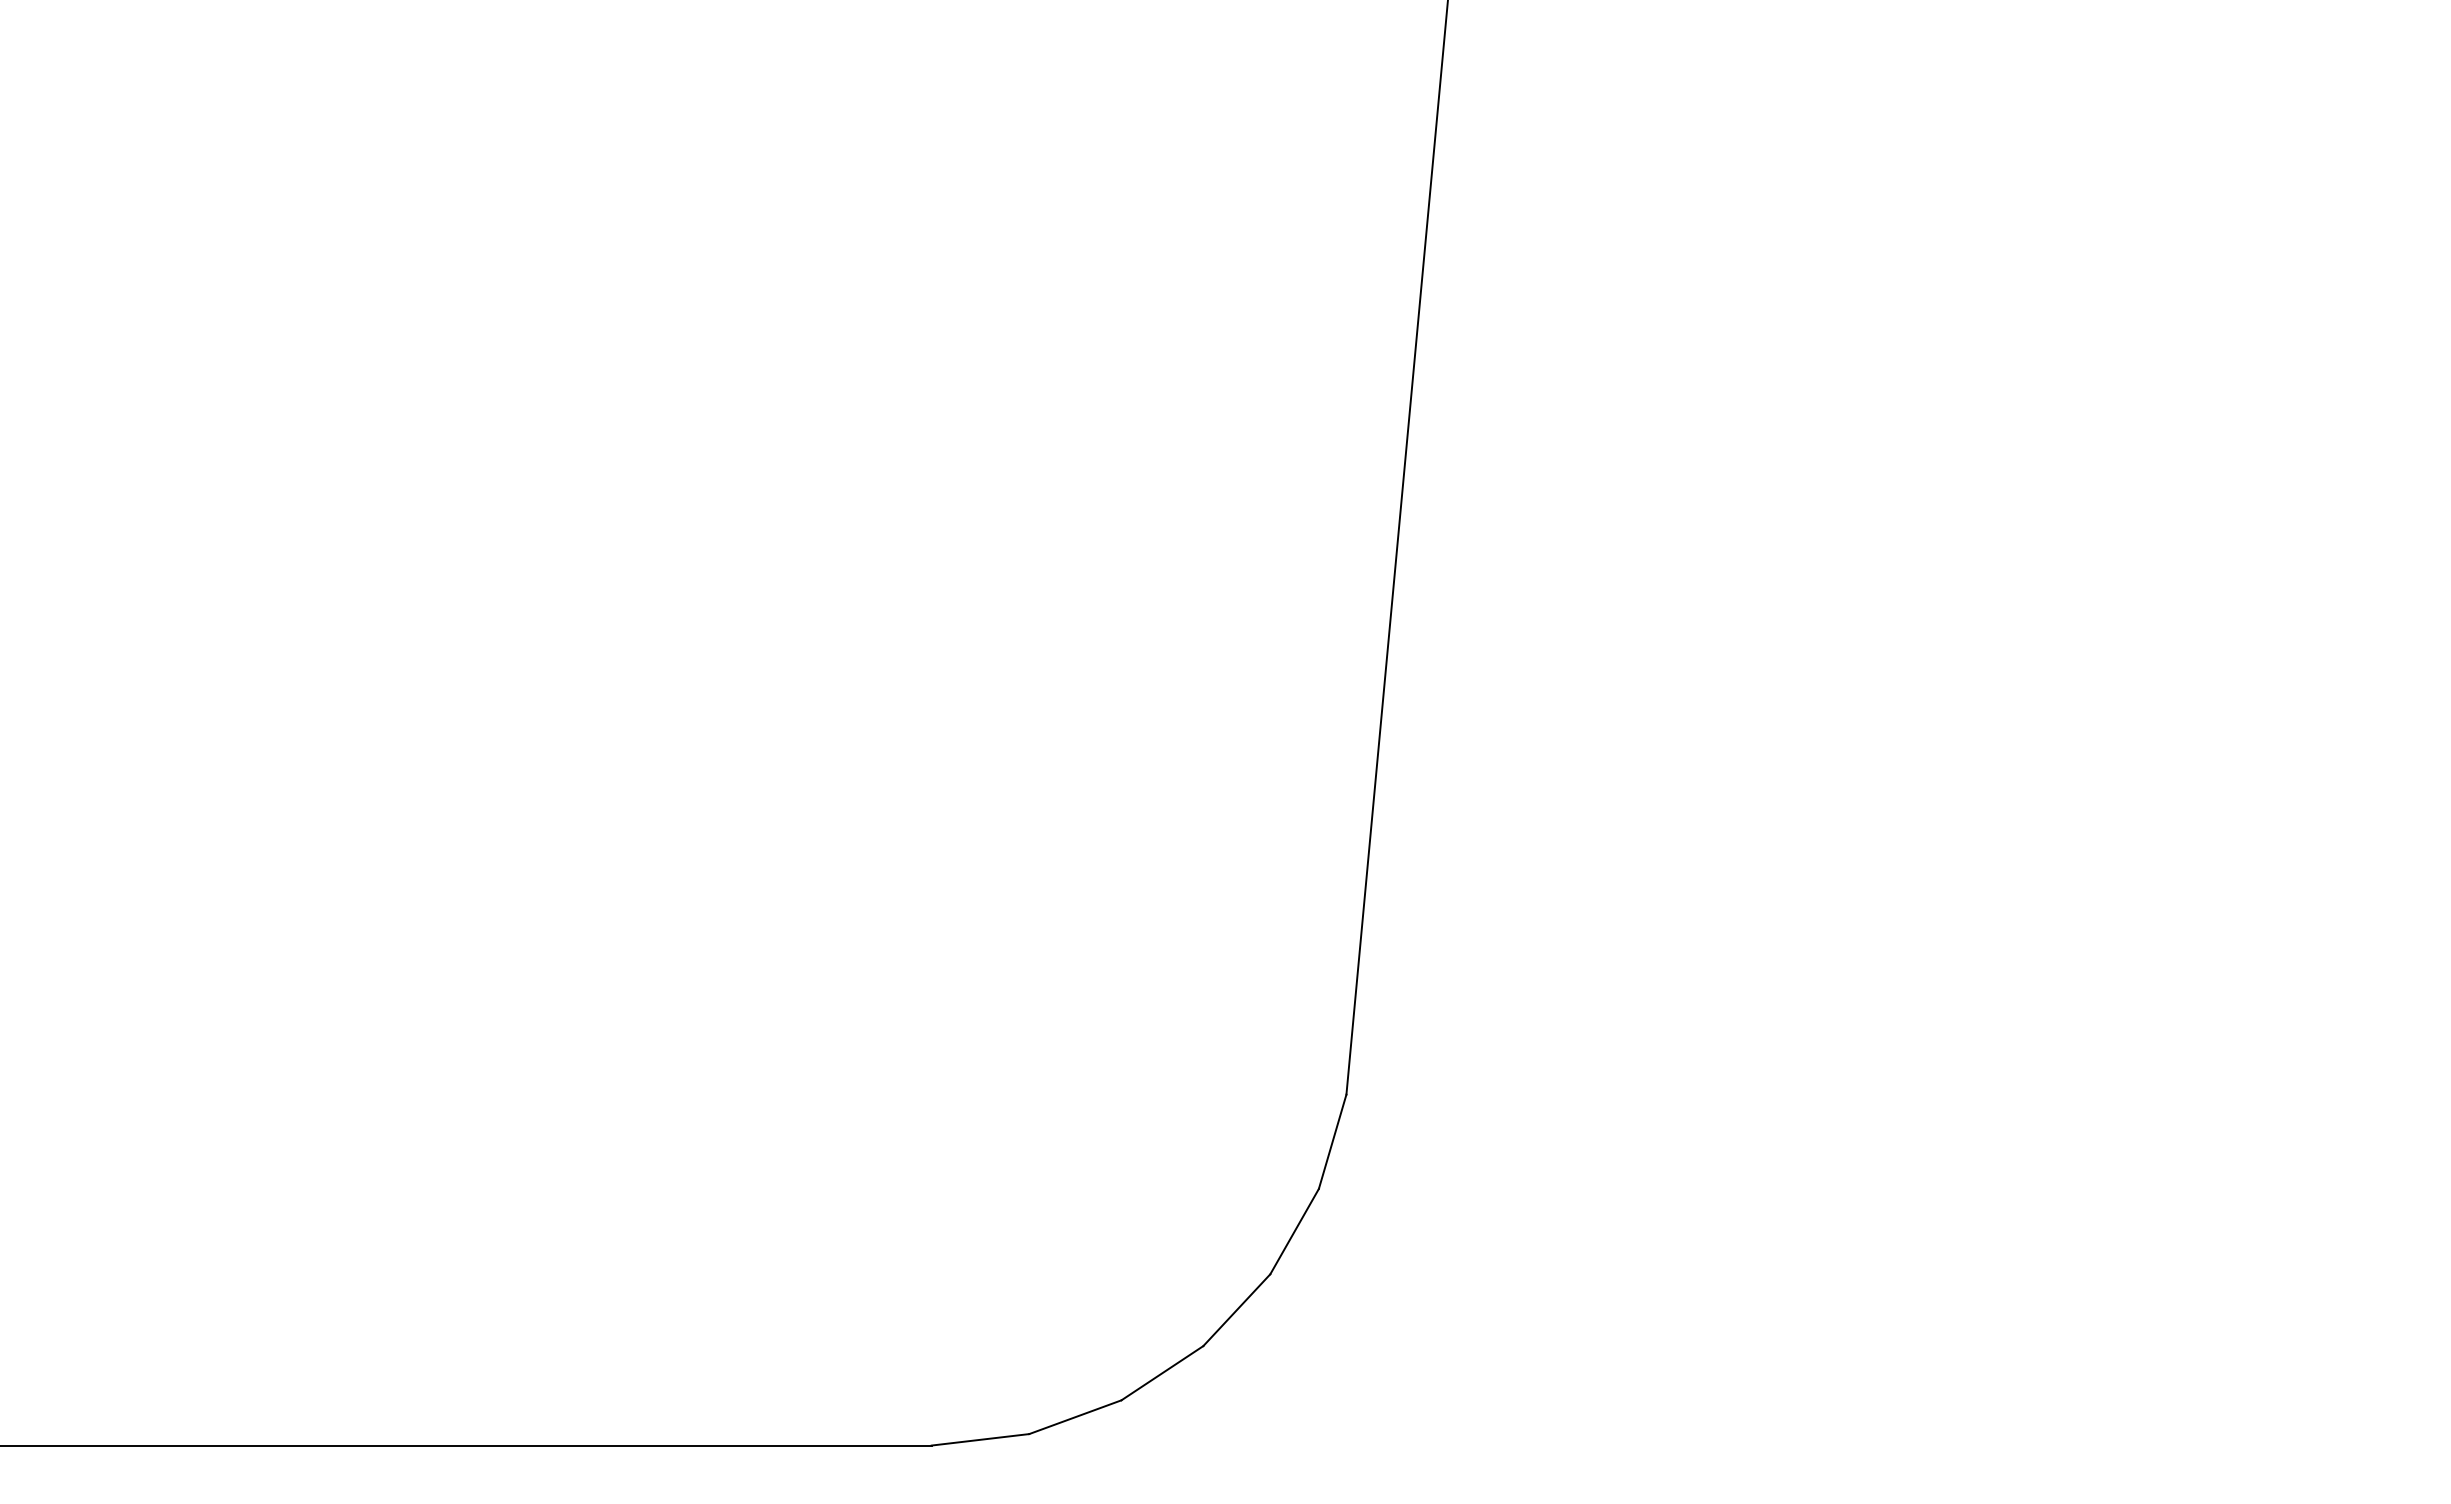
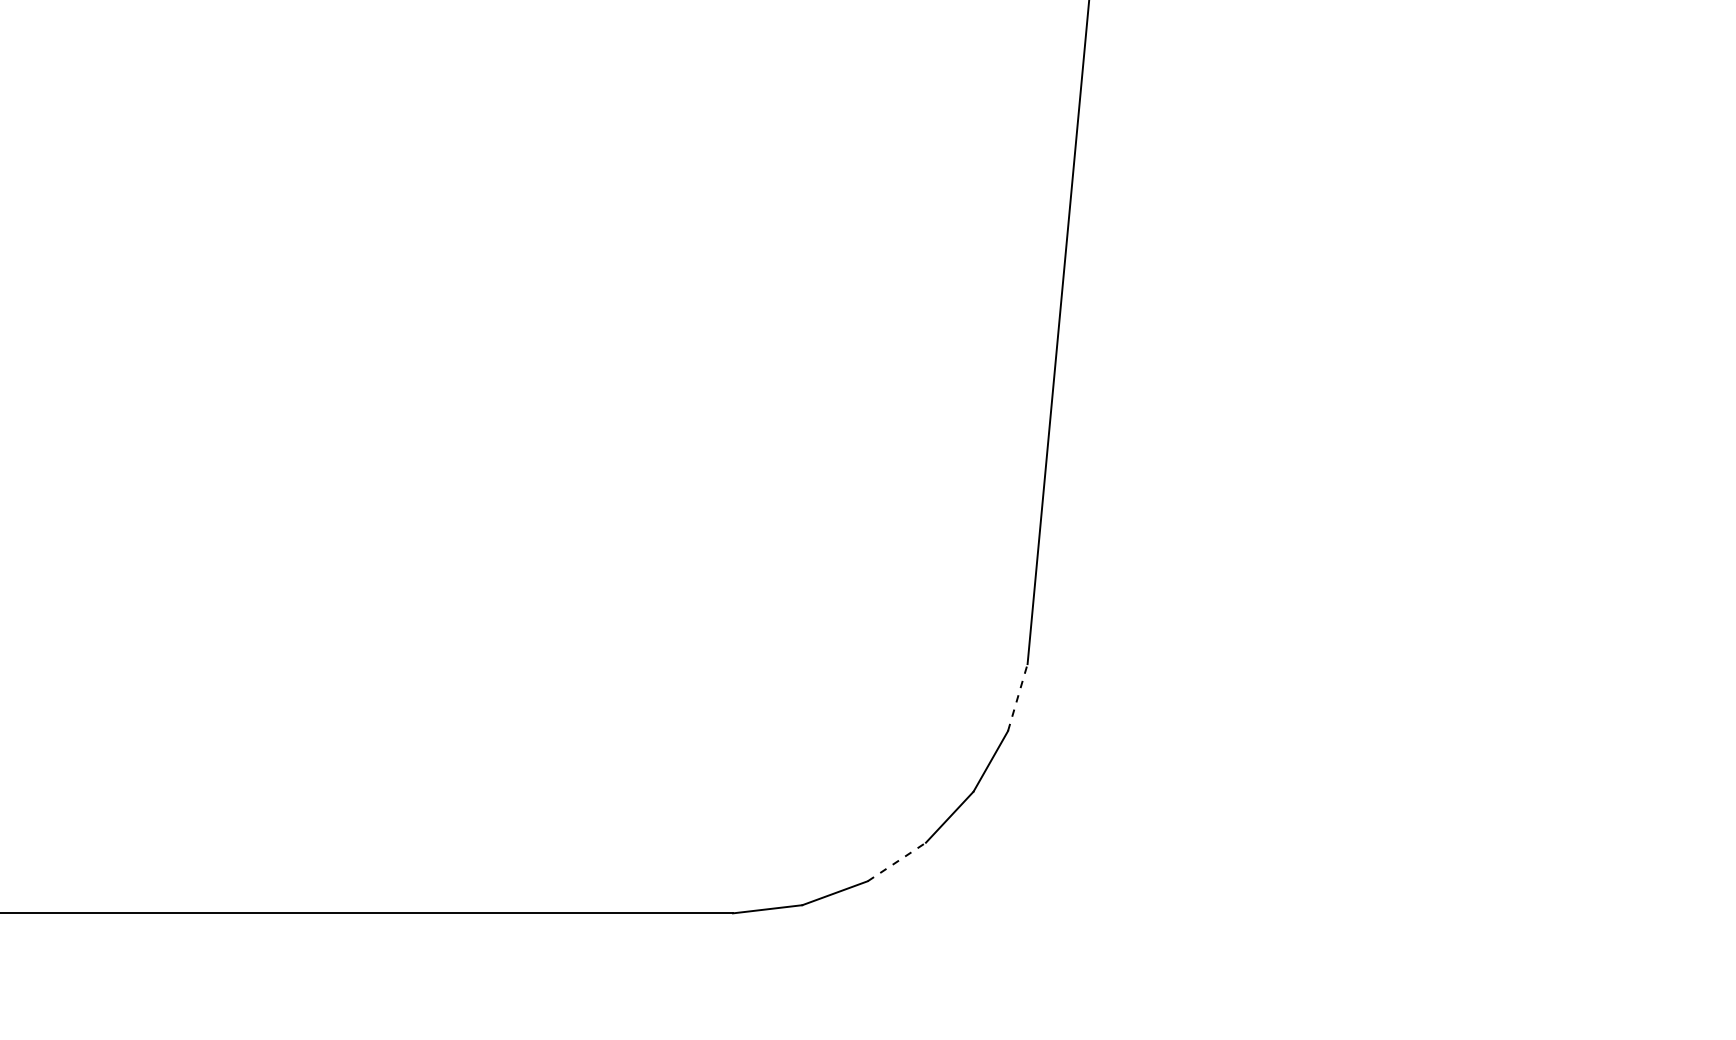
line: (1332, 1141) -> (1017, 697), solid -> dashed
line: (1162, 1372) -> (896, 861), solid -> dashed

